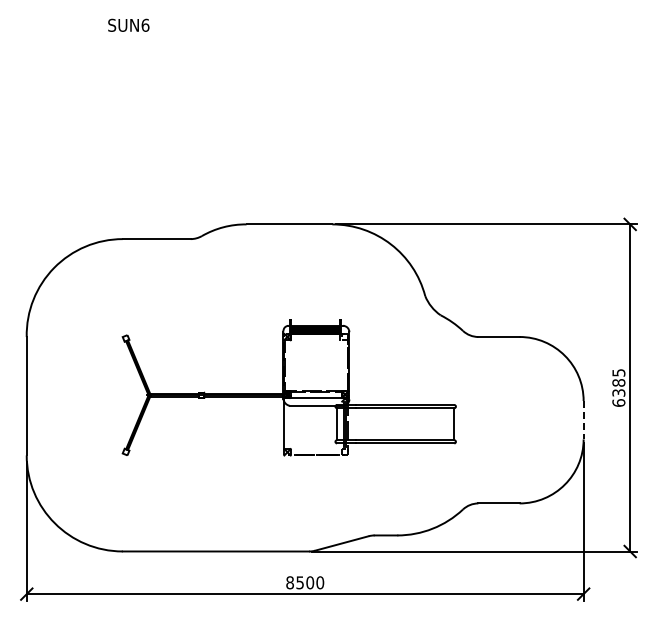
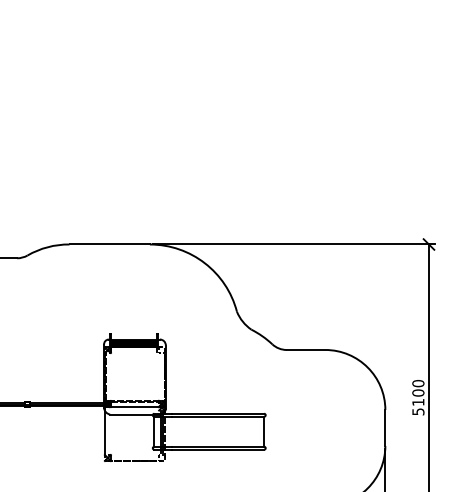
text: (618, 387) -> (418, 397), 6385 -> 5100
line: (583, 420) -> (385, 428), dashed -> solid

